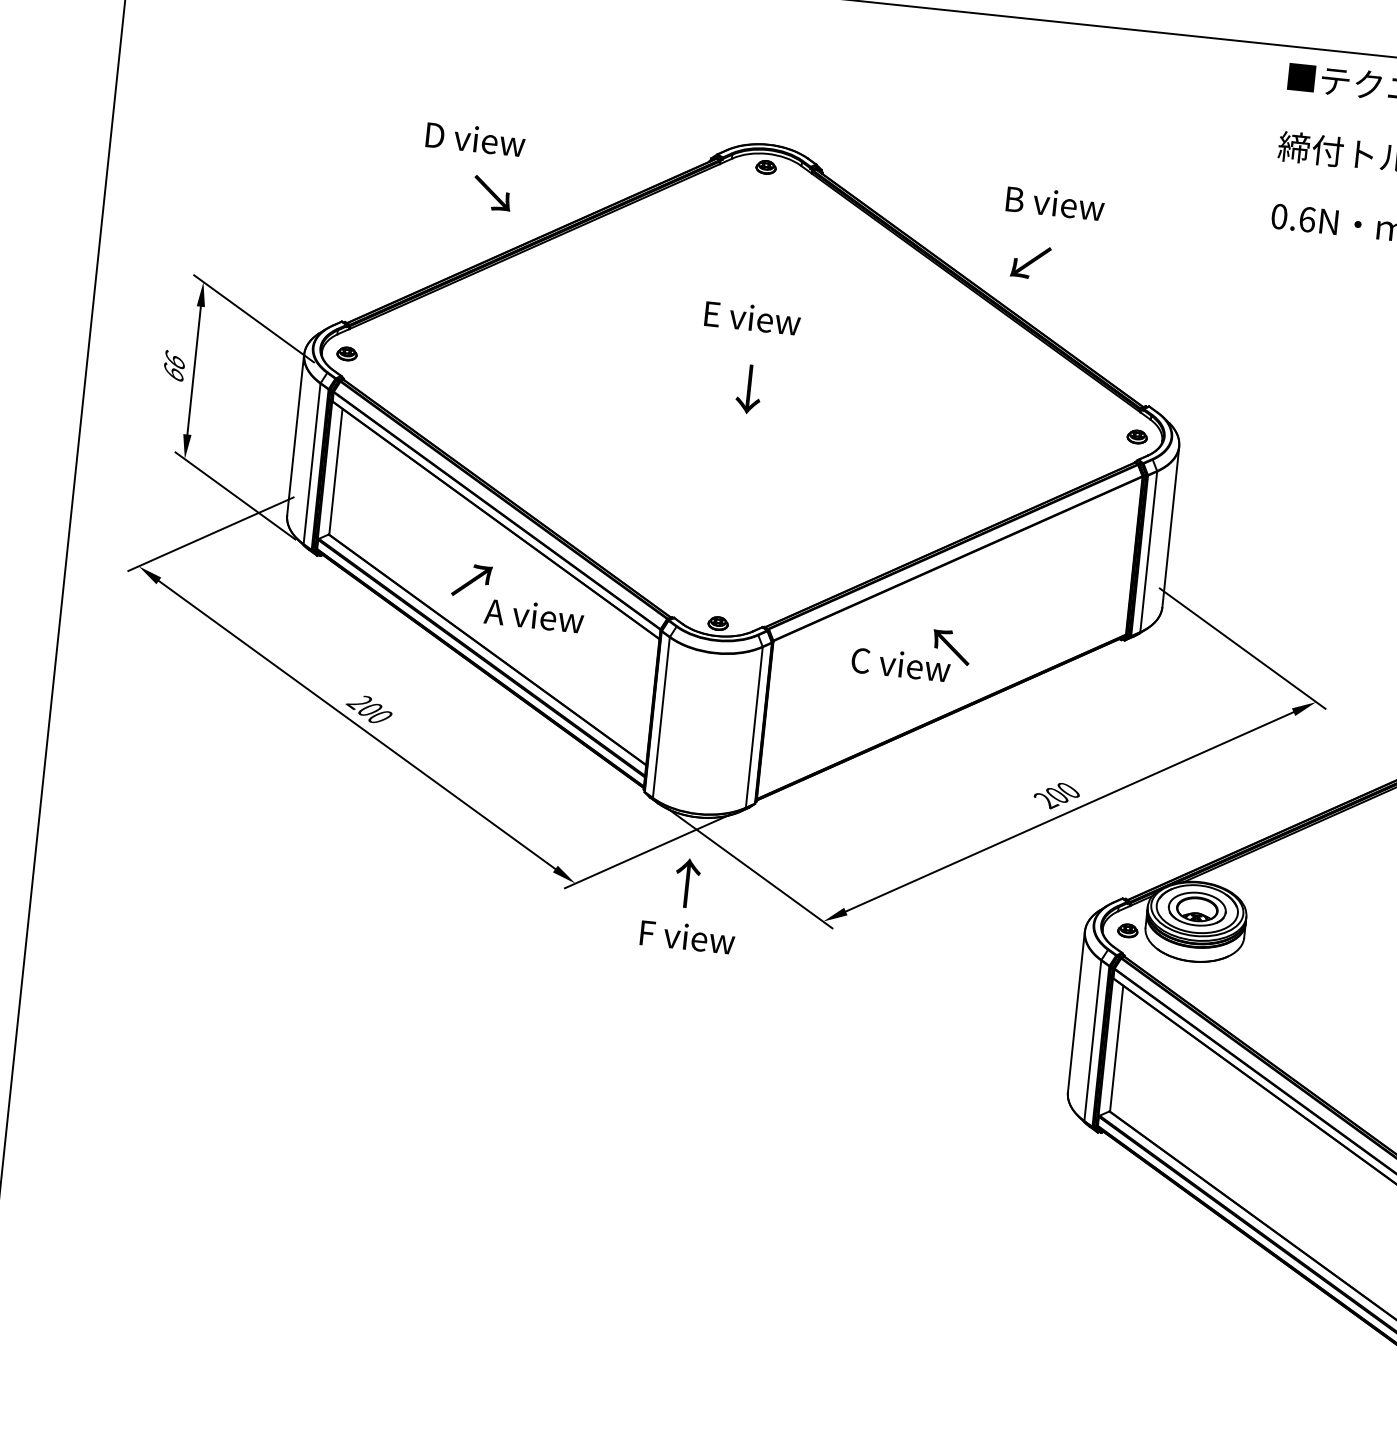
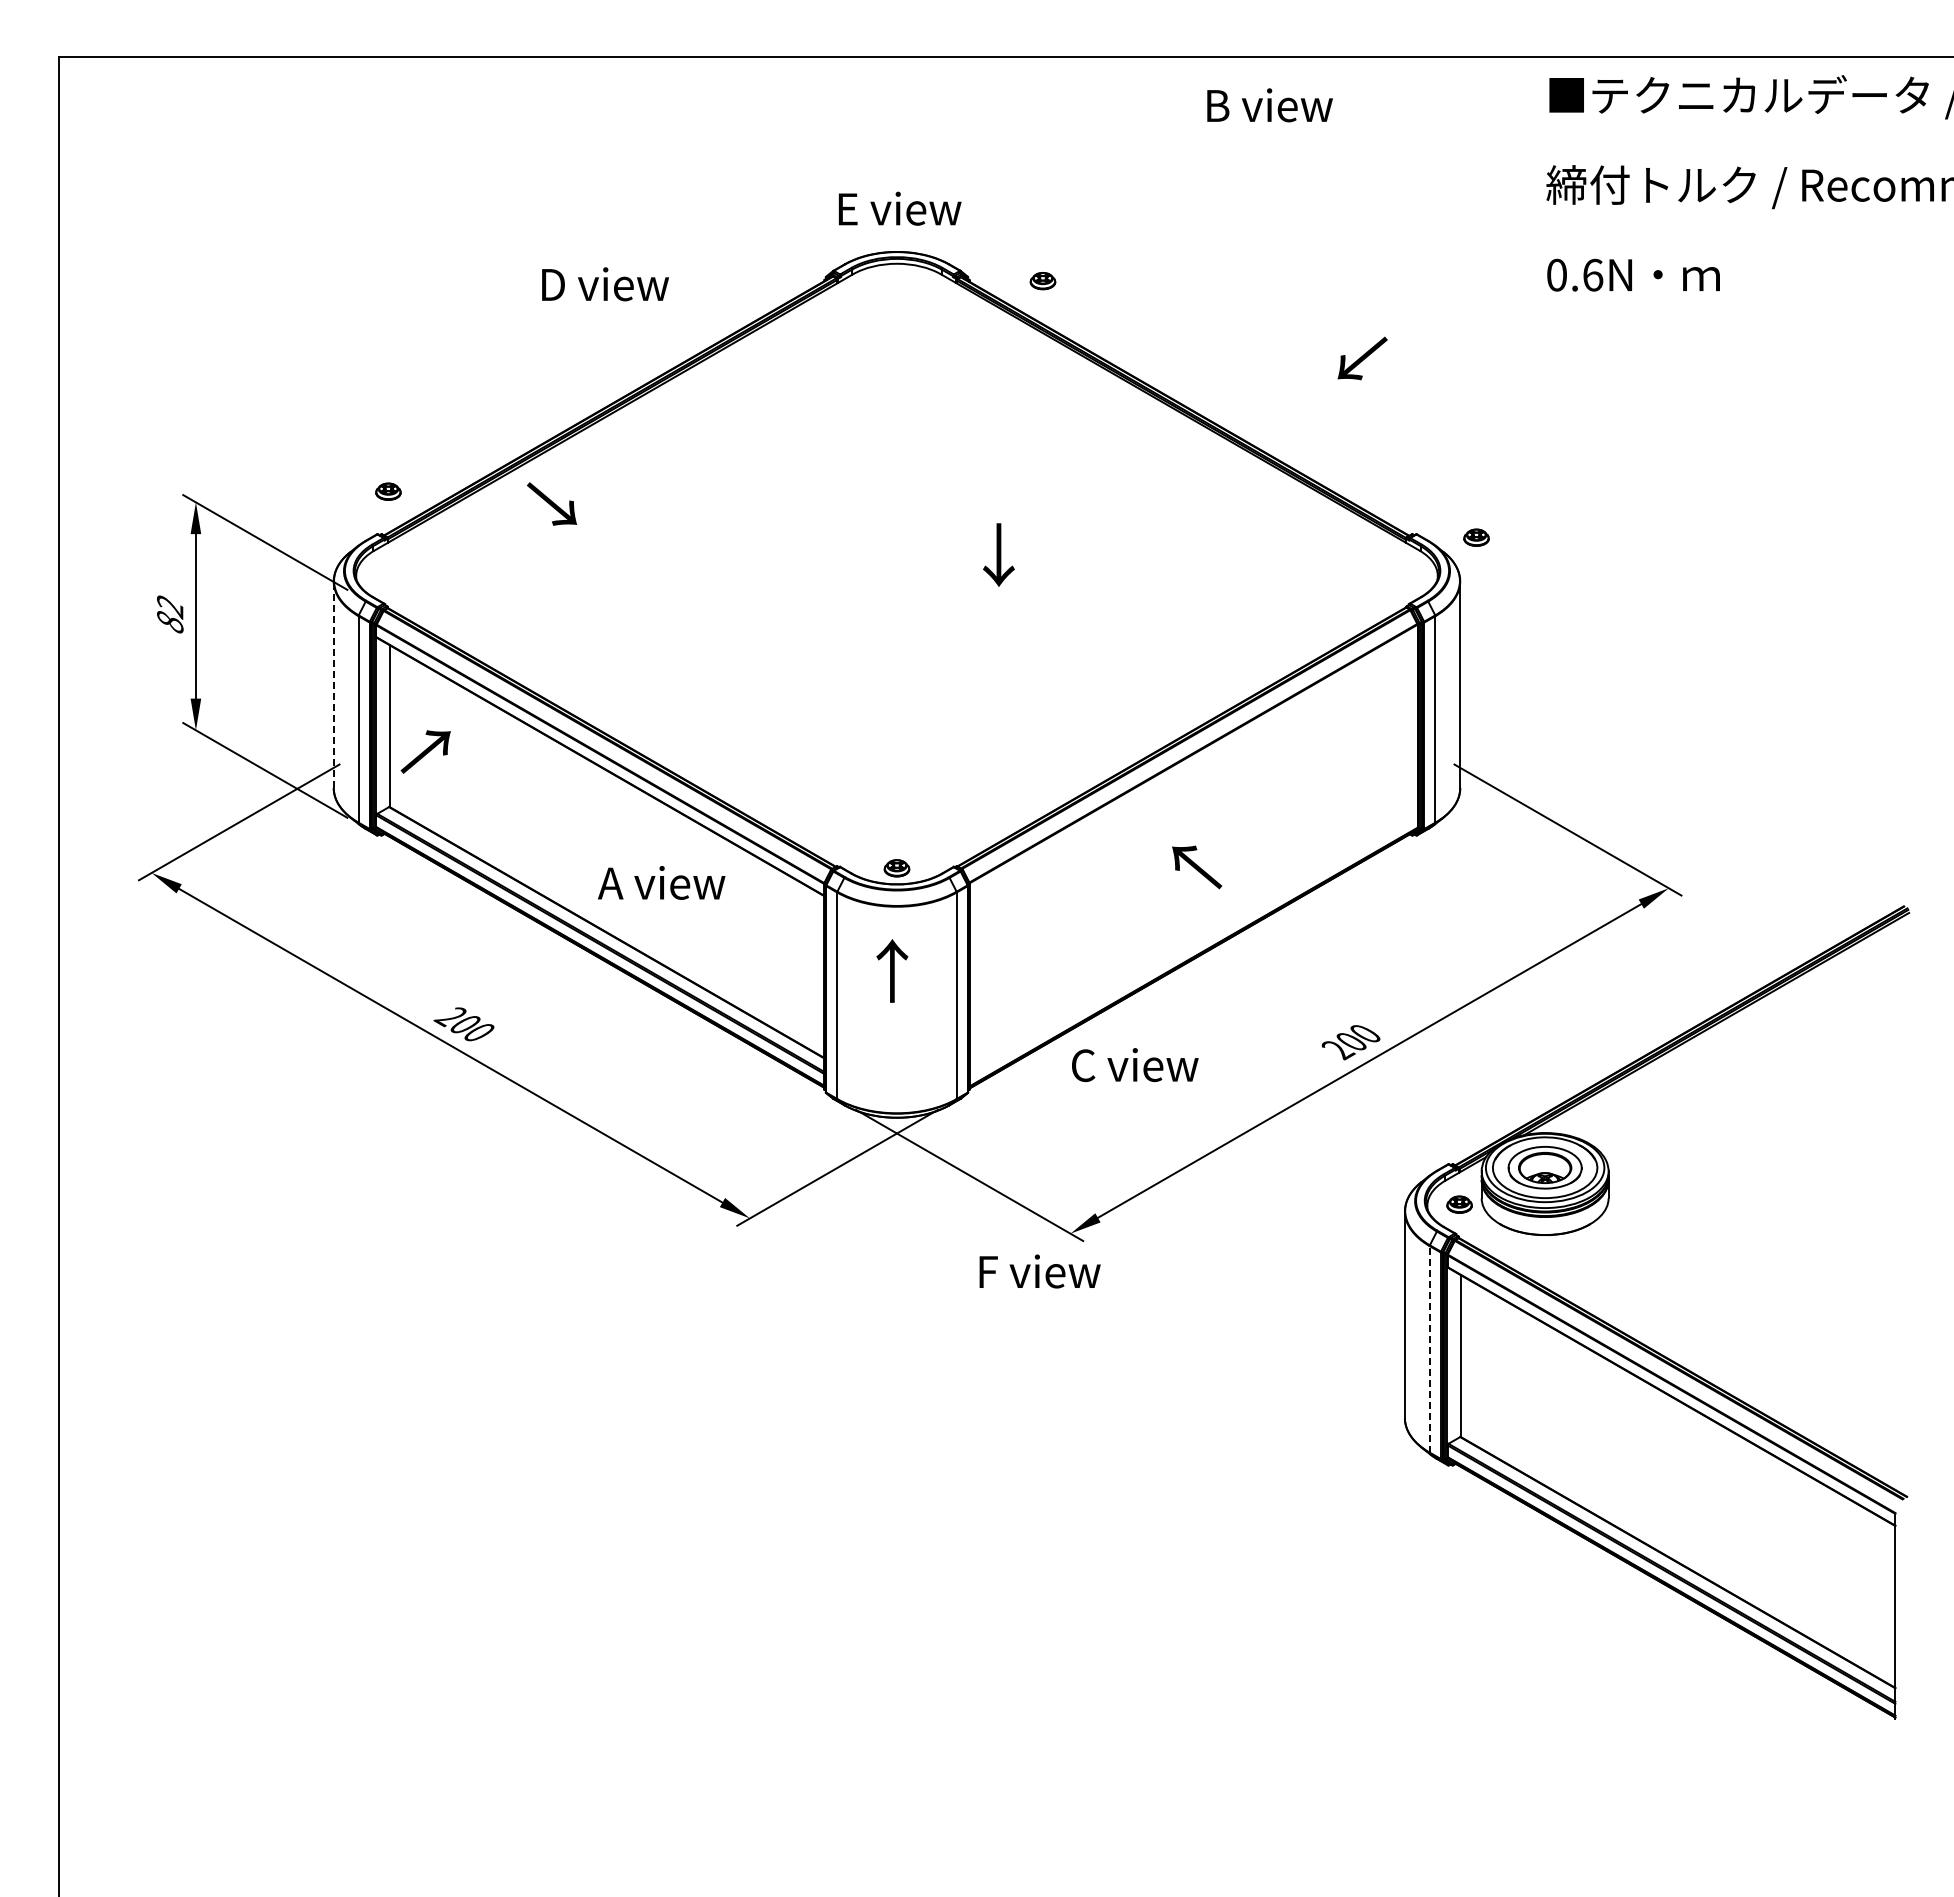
text: (475, 139) -> (605, 284), moved
part: (765, 167) -> (1042, 281), moved
text: (492, 193) -> (552, 503), moved
text: (1054, 203) -> (1269, 105), moved
text: (1030, 262) -> (1362, 358), moved
text: (753, 317) -> (900, 208), moved
part: (347, 353) -> (388, 491), moved
text: (174, 366) -> (170, 613), 66 -> 82
text: (748, 388) -> (998, 554), moved
line: (295, 434) -> (333, 684), solid -> dashed
part: (1137, 436) -> (1476, 537), moved
text: (471, 580) -> (425, 751), moved
text: (901, 664) -> (1135, 1065), moved
text: (687, 882) -> (892, 970), moved
text: (687, 937) -> (1039, 1271), moved
line: (1092, 1040) -> (1429, 1348), solid -> dashed

